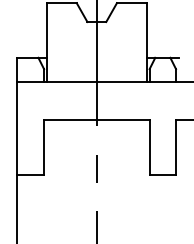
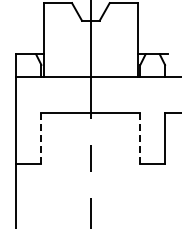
line: (44, 147) -> (41, 138), solid -> dashed
line: (149, 147) -> (140, 138), solid -> dashed

